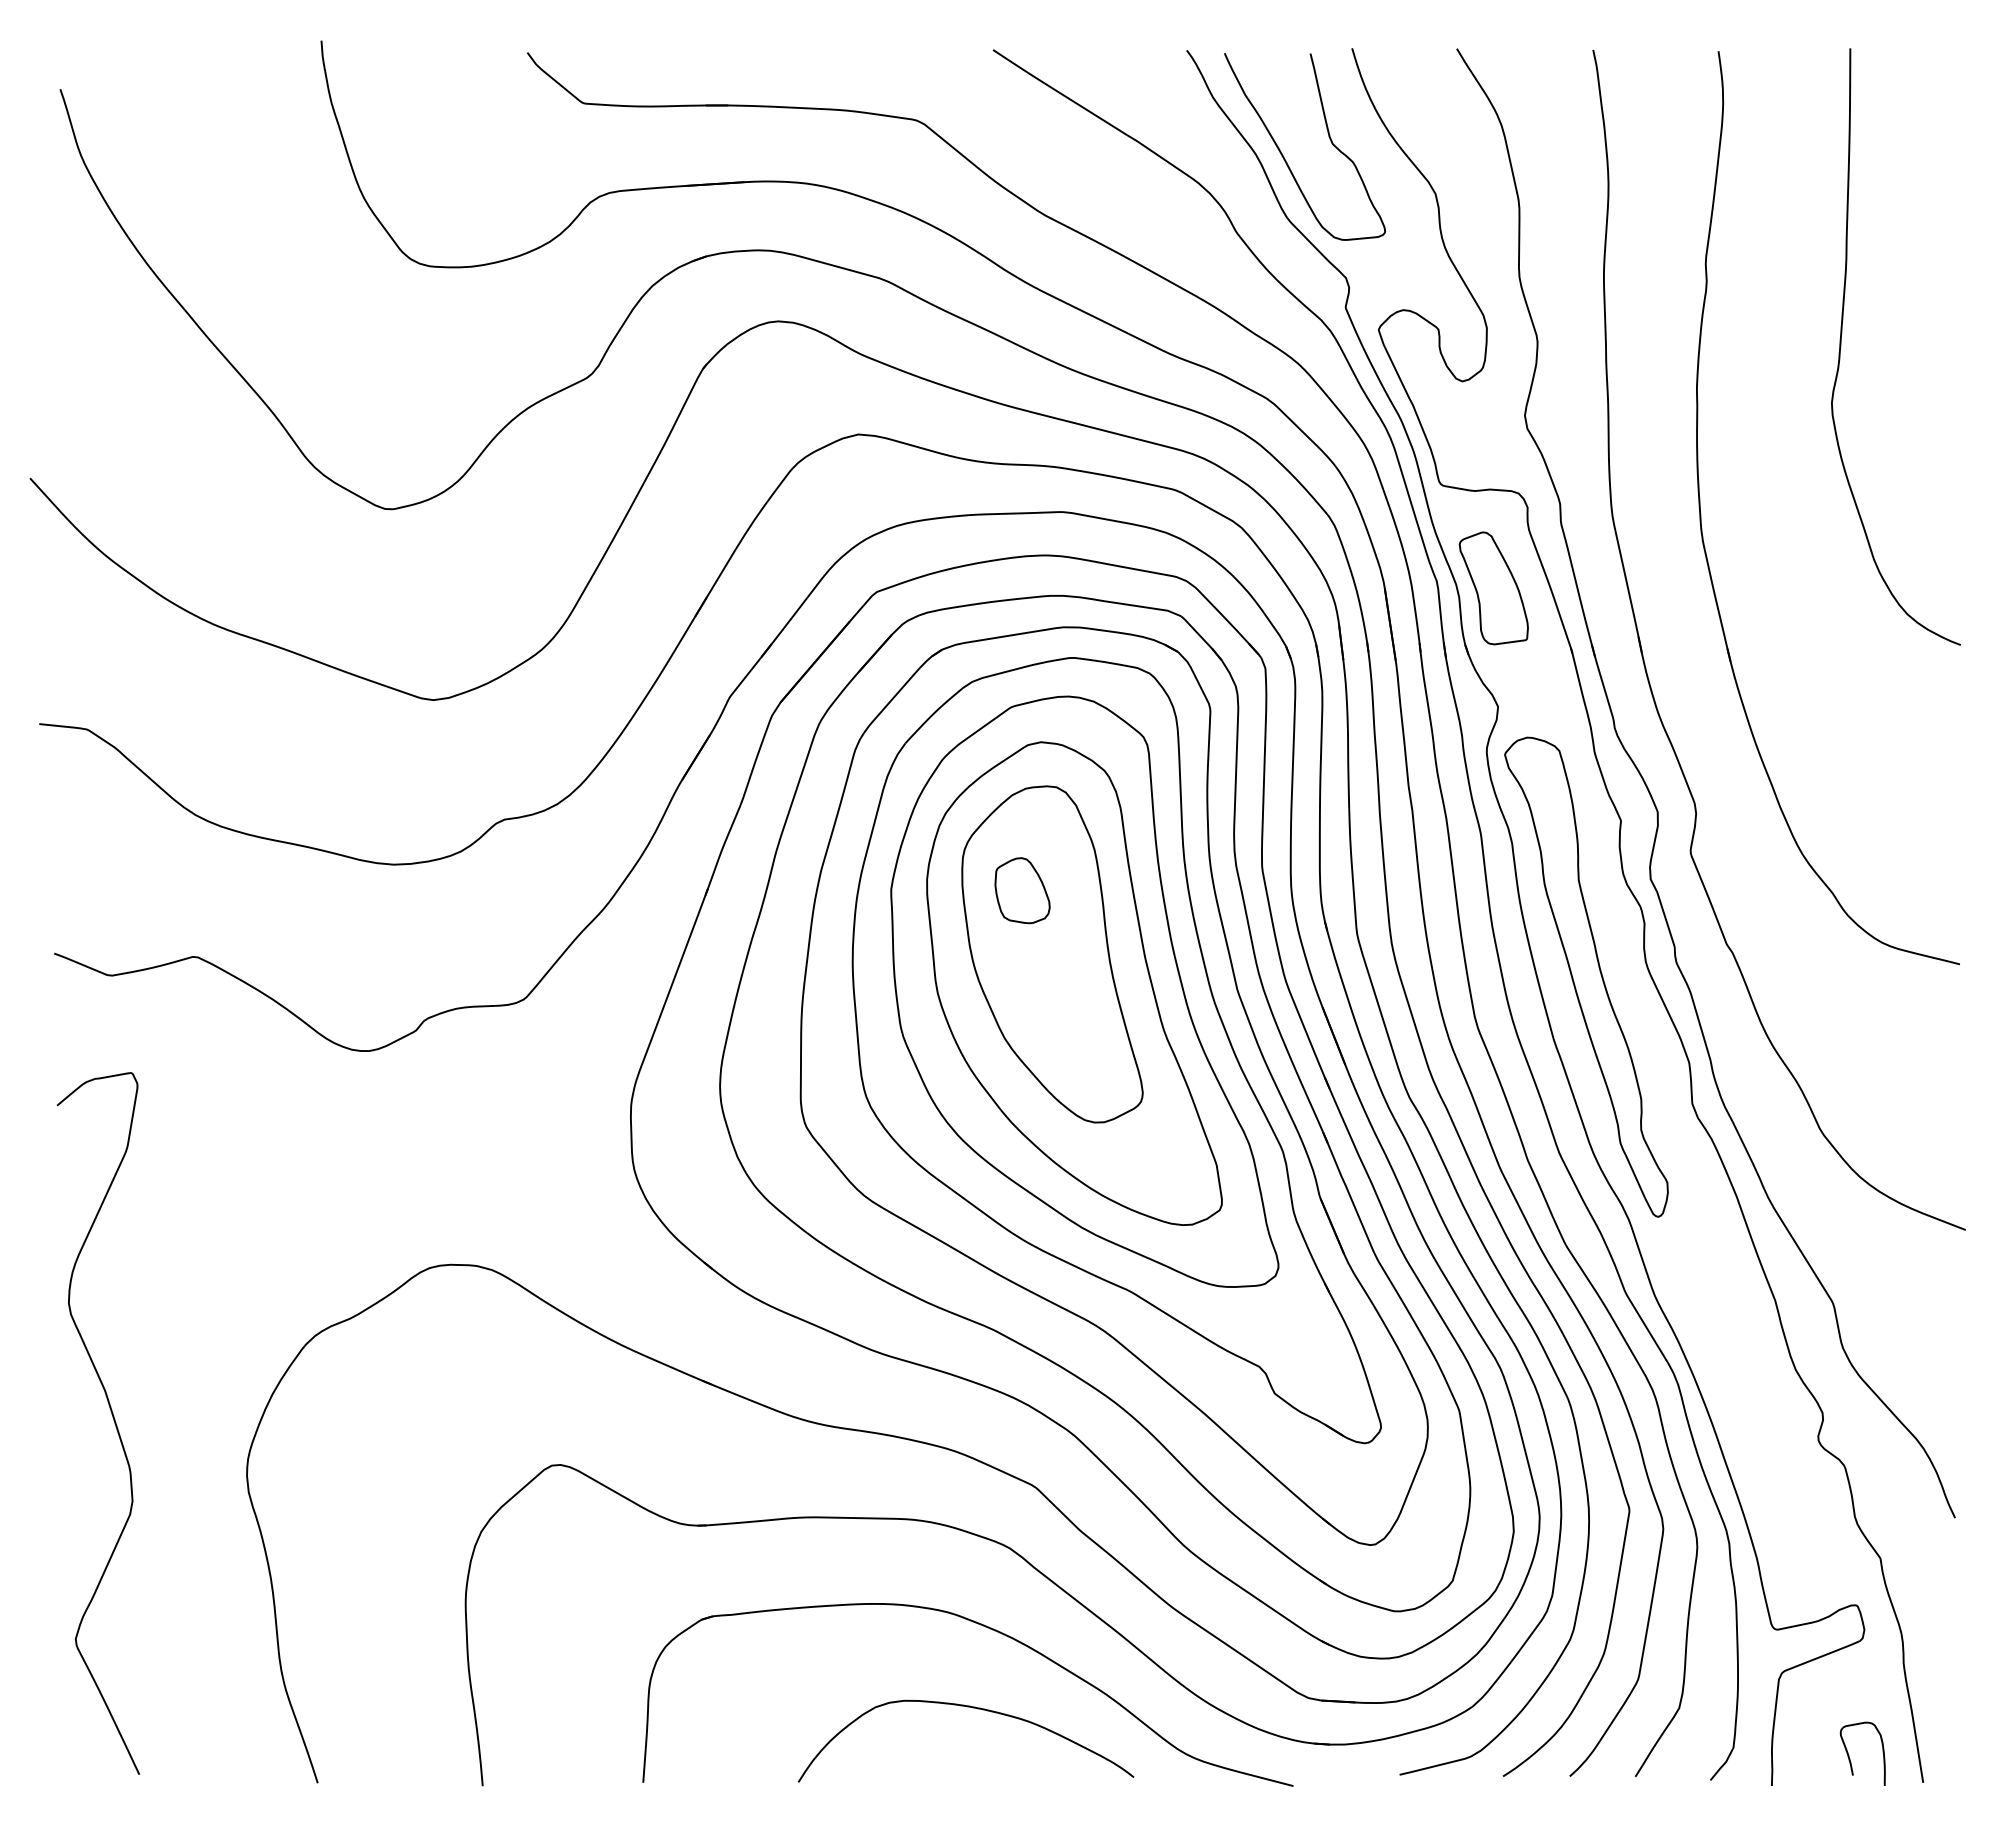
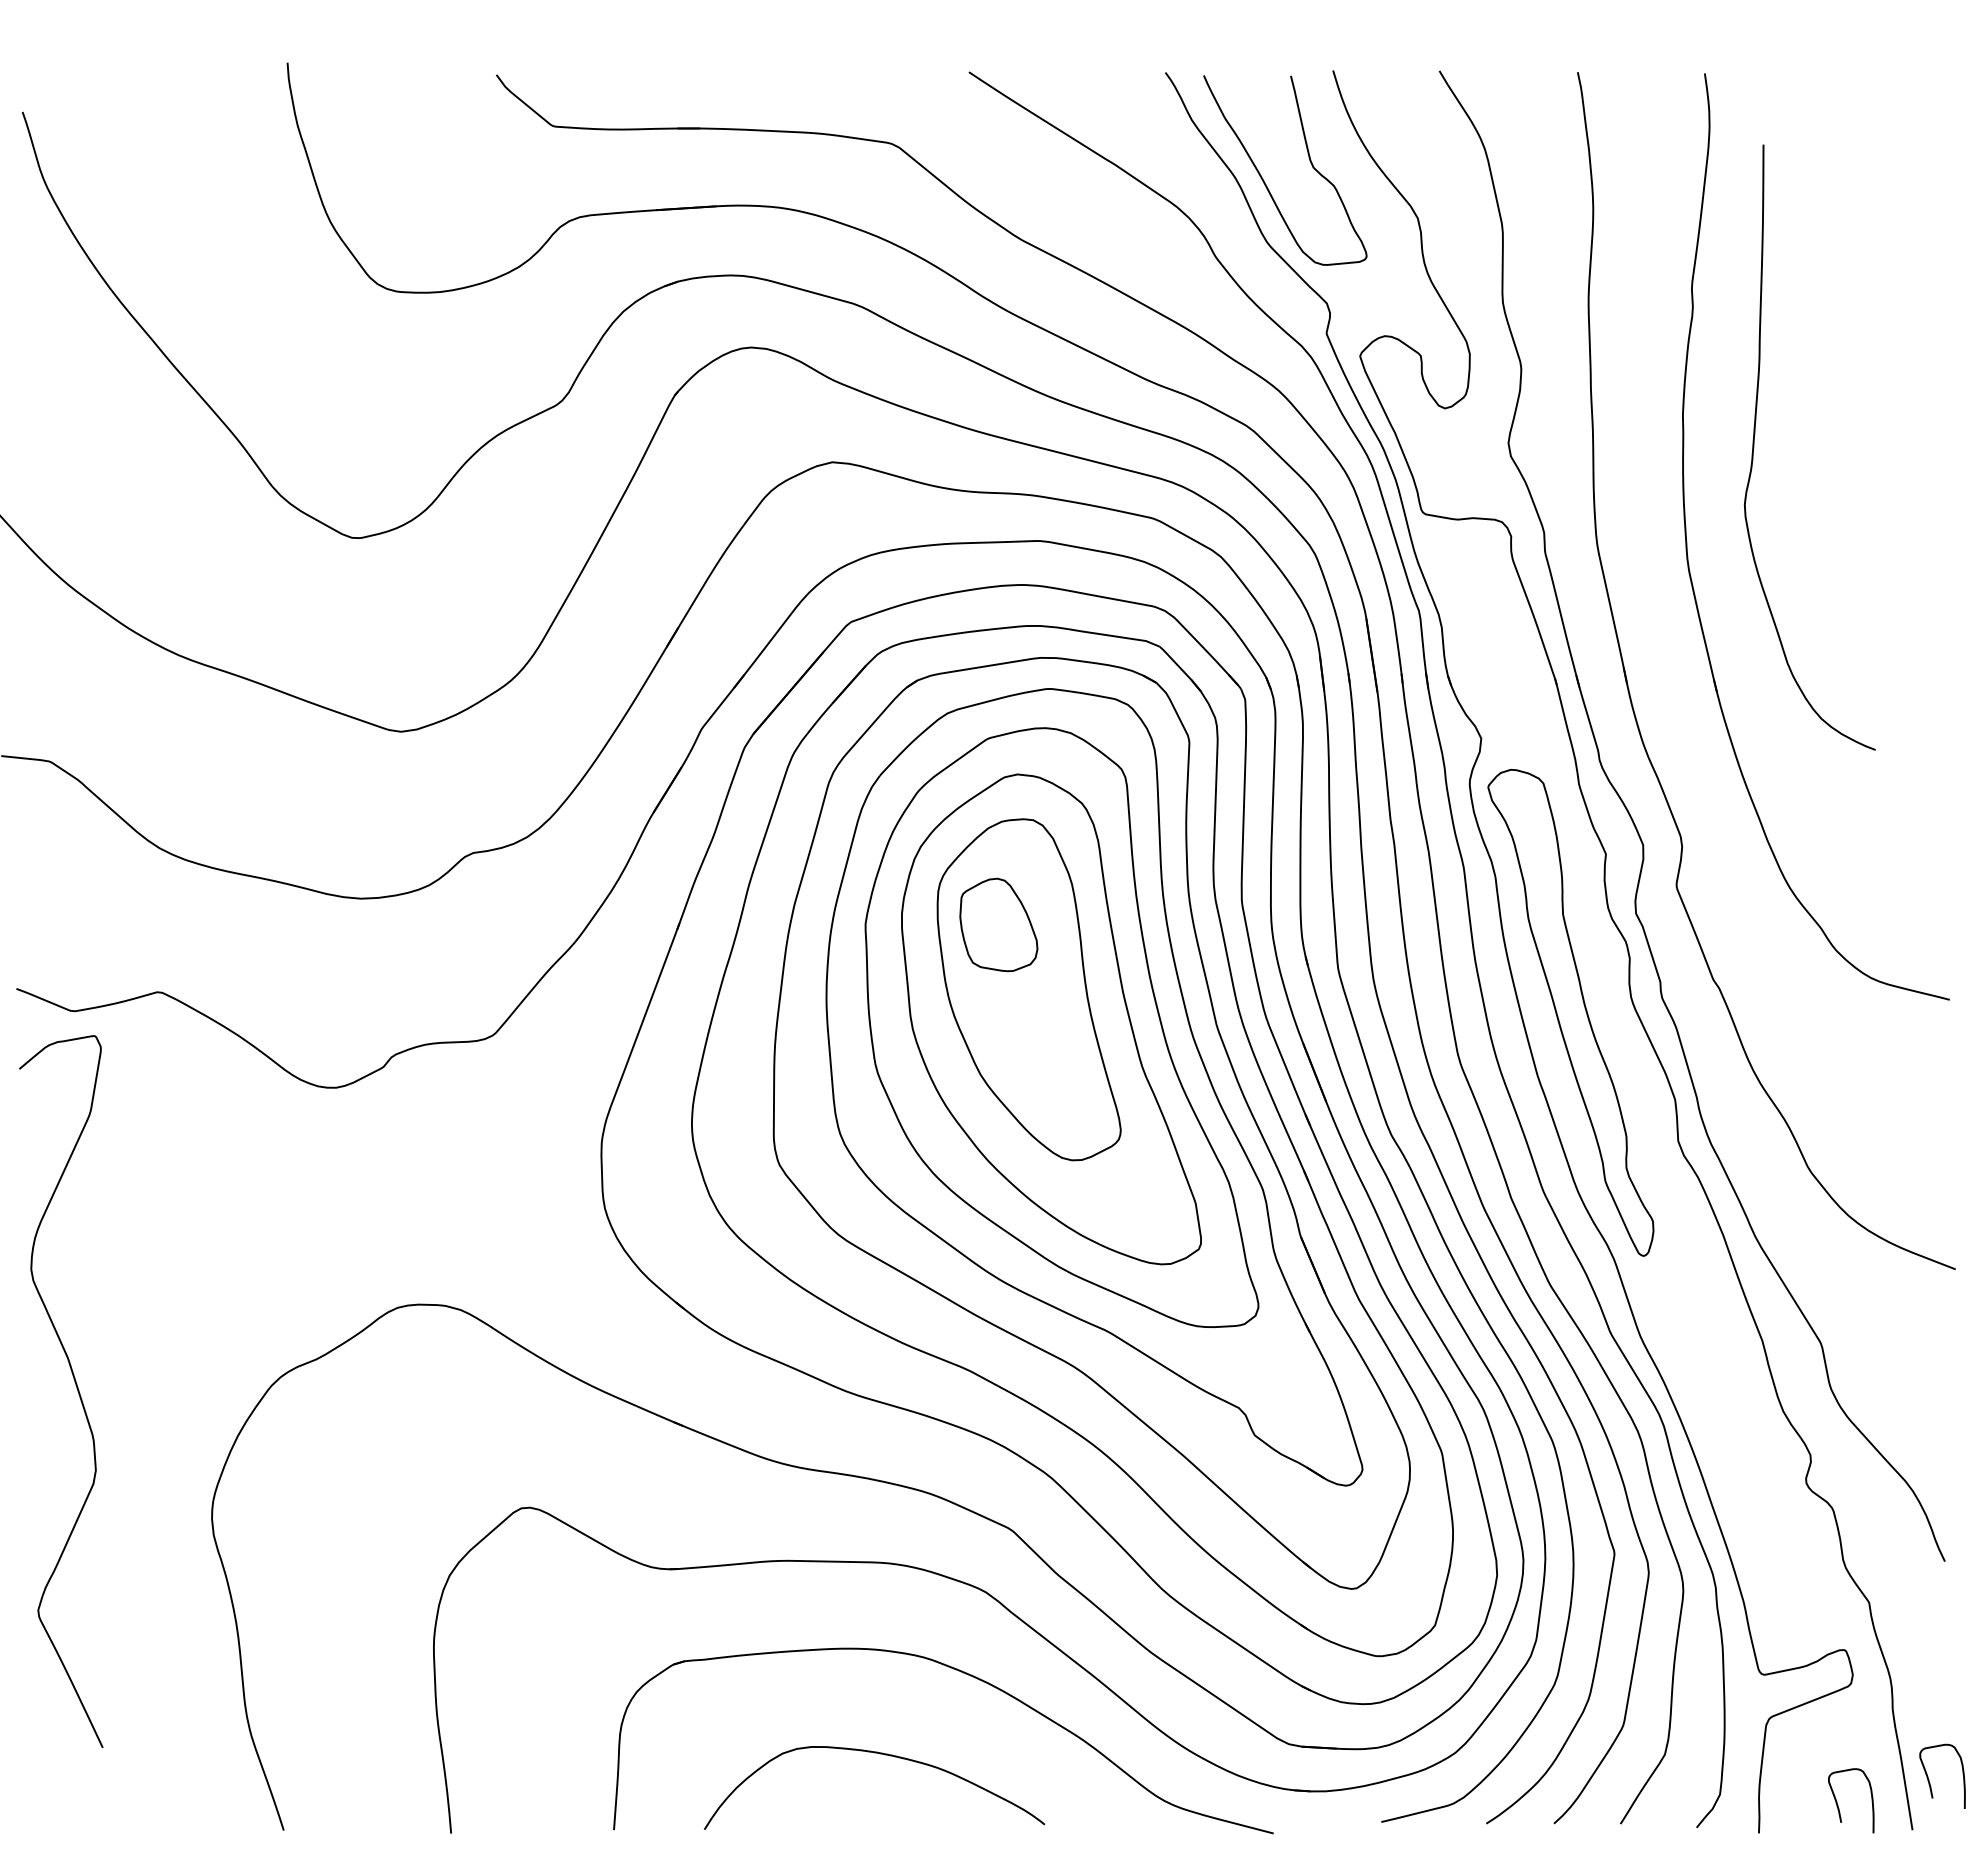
curve: (1841, 346) -> (1754, 447), moved
part: (1493, 588) -> (1476, 618), removed
part: (1022, 890) -> (998, 924), size x1.4
curve: (112, 1417) -> (75, 1385), moved
curve: (972, 1708) -> (881, 1754), moved
part: (1940, 1734) -> (1930, 1781), added

